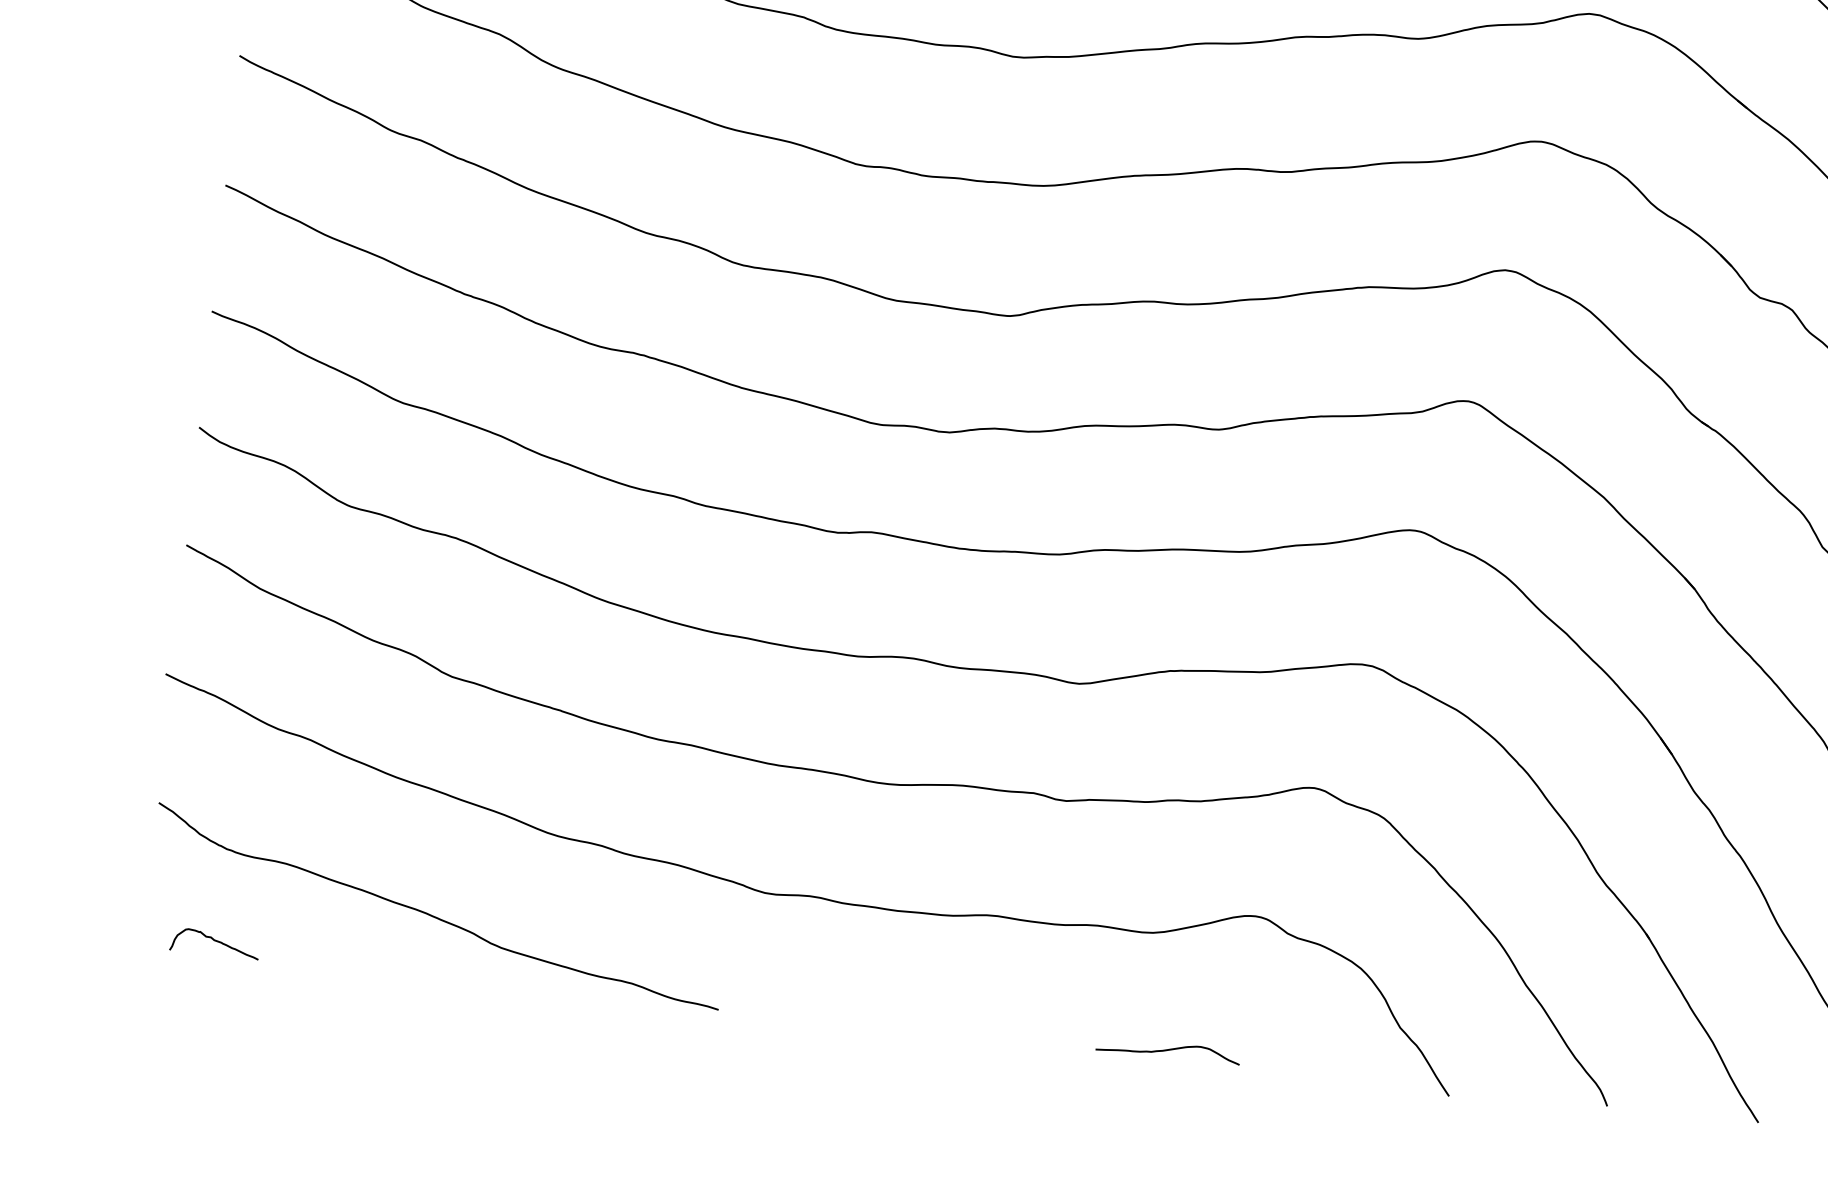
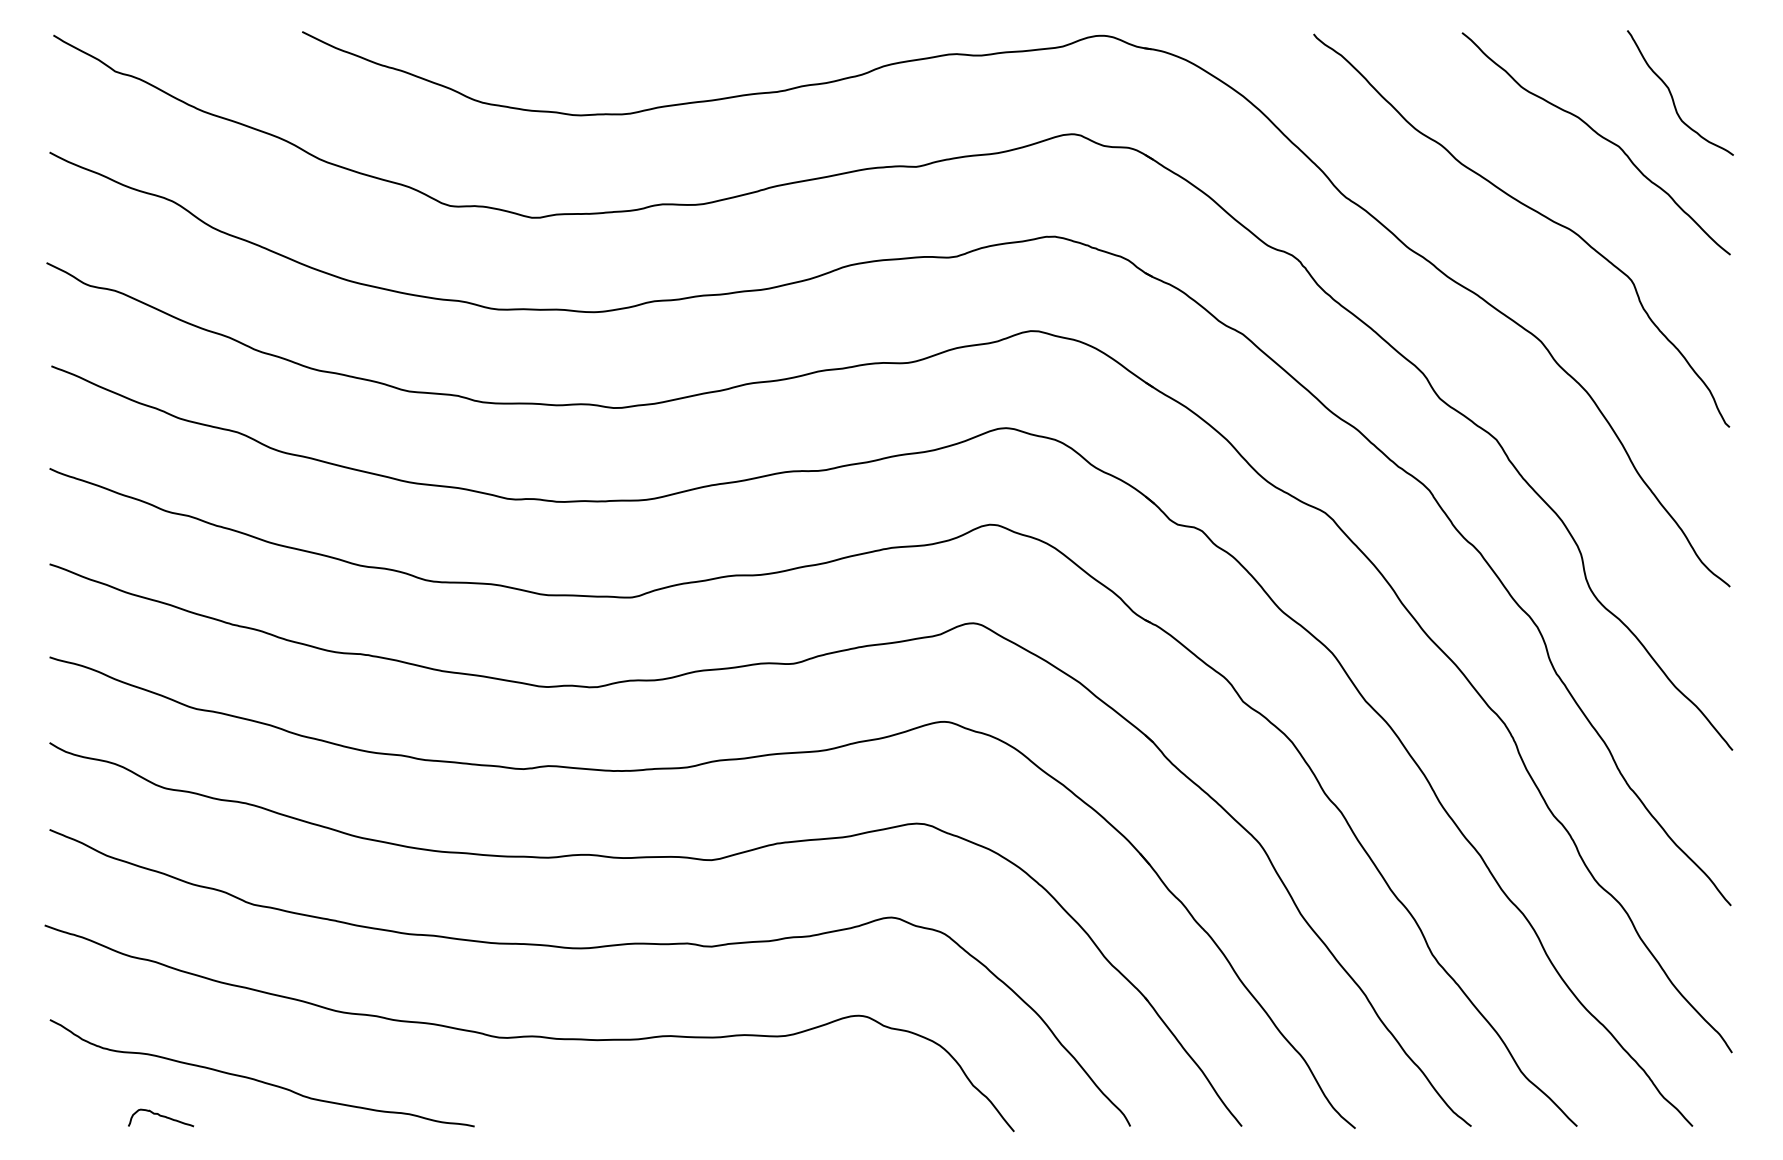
curve: (215, 941) -> (161, 1116), moved
curve: (1167, 1050) -> (805, 1120), removed

